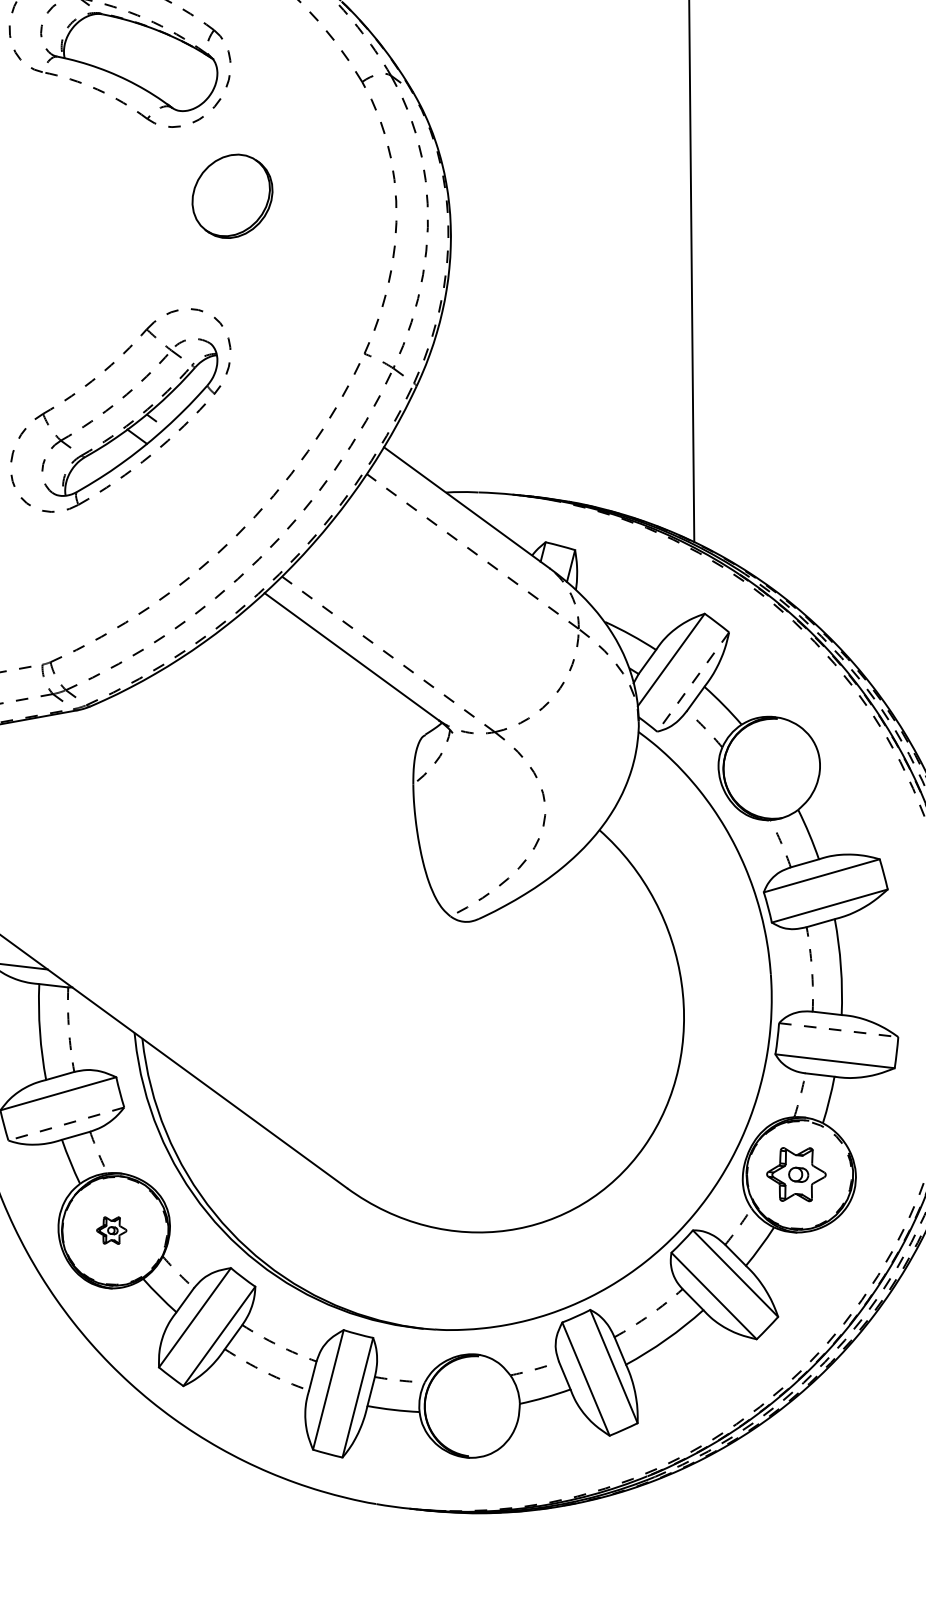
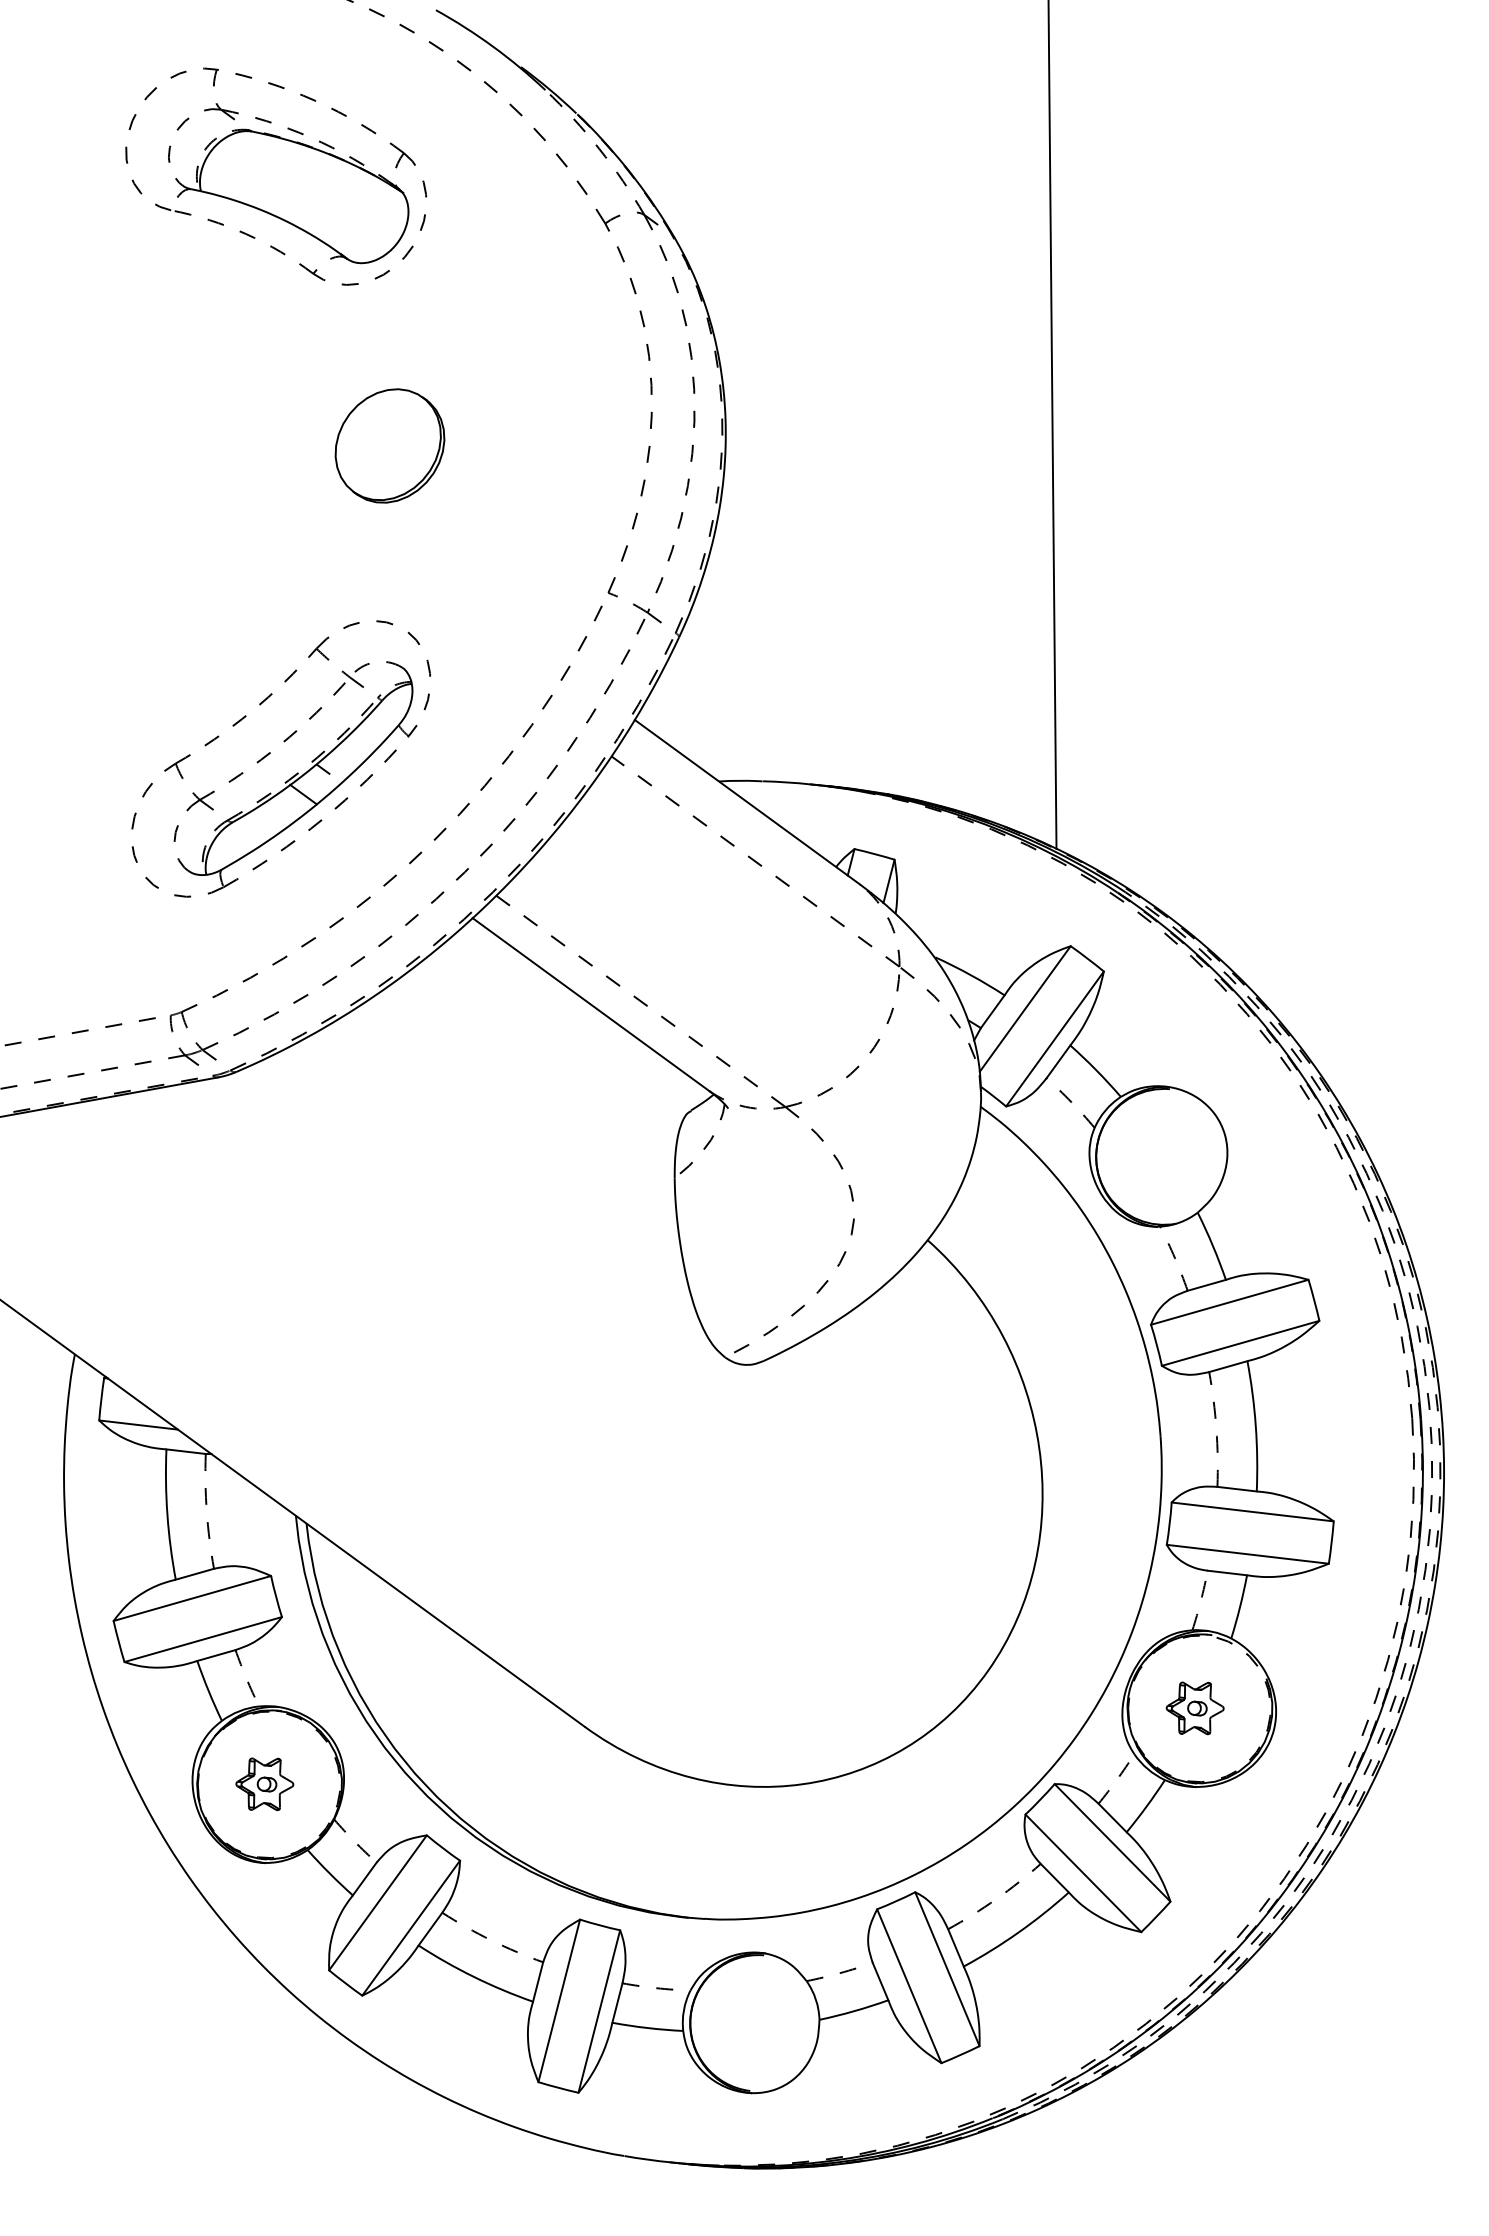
part: (232, 196) -> (389, 445), moved
part: (112, 406) -> (270, 753), moved
line: (692, 682) -> (1054, 1039), dashed -> solid
line: (838, 1029) -> (1252, 1511), dashed -> solid
line: (66, 1123) -> (203, 1639), dashed -> solid
part: (795, 1174) -> (1194, 1708), size x0.71
part: (111, 1230) -> (264, 1784), size x1.43
arc: (265, 1372) -> (474, 1977), dashed -> solid

